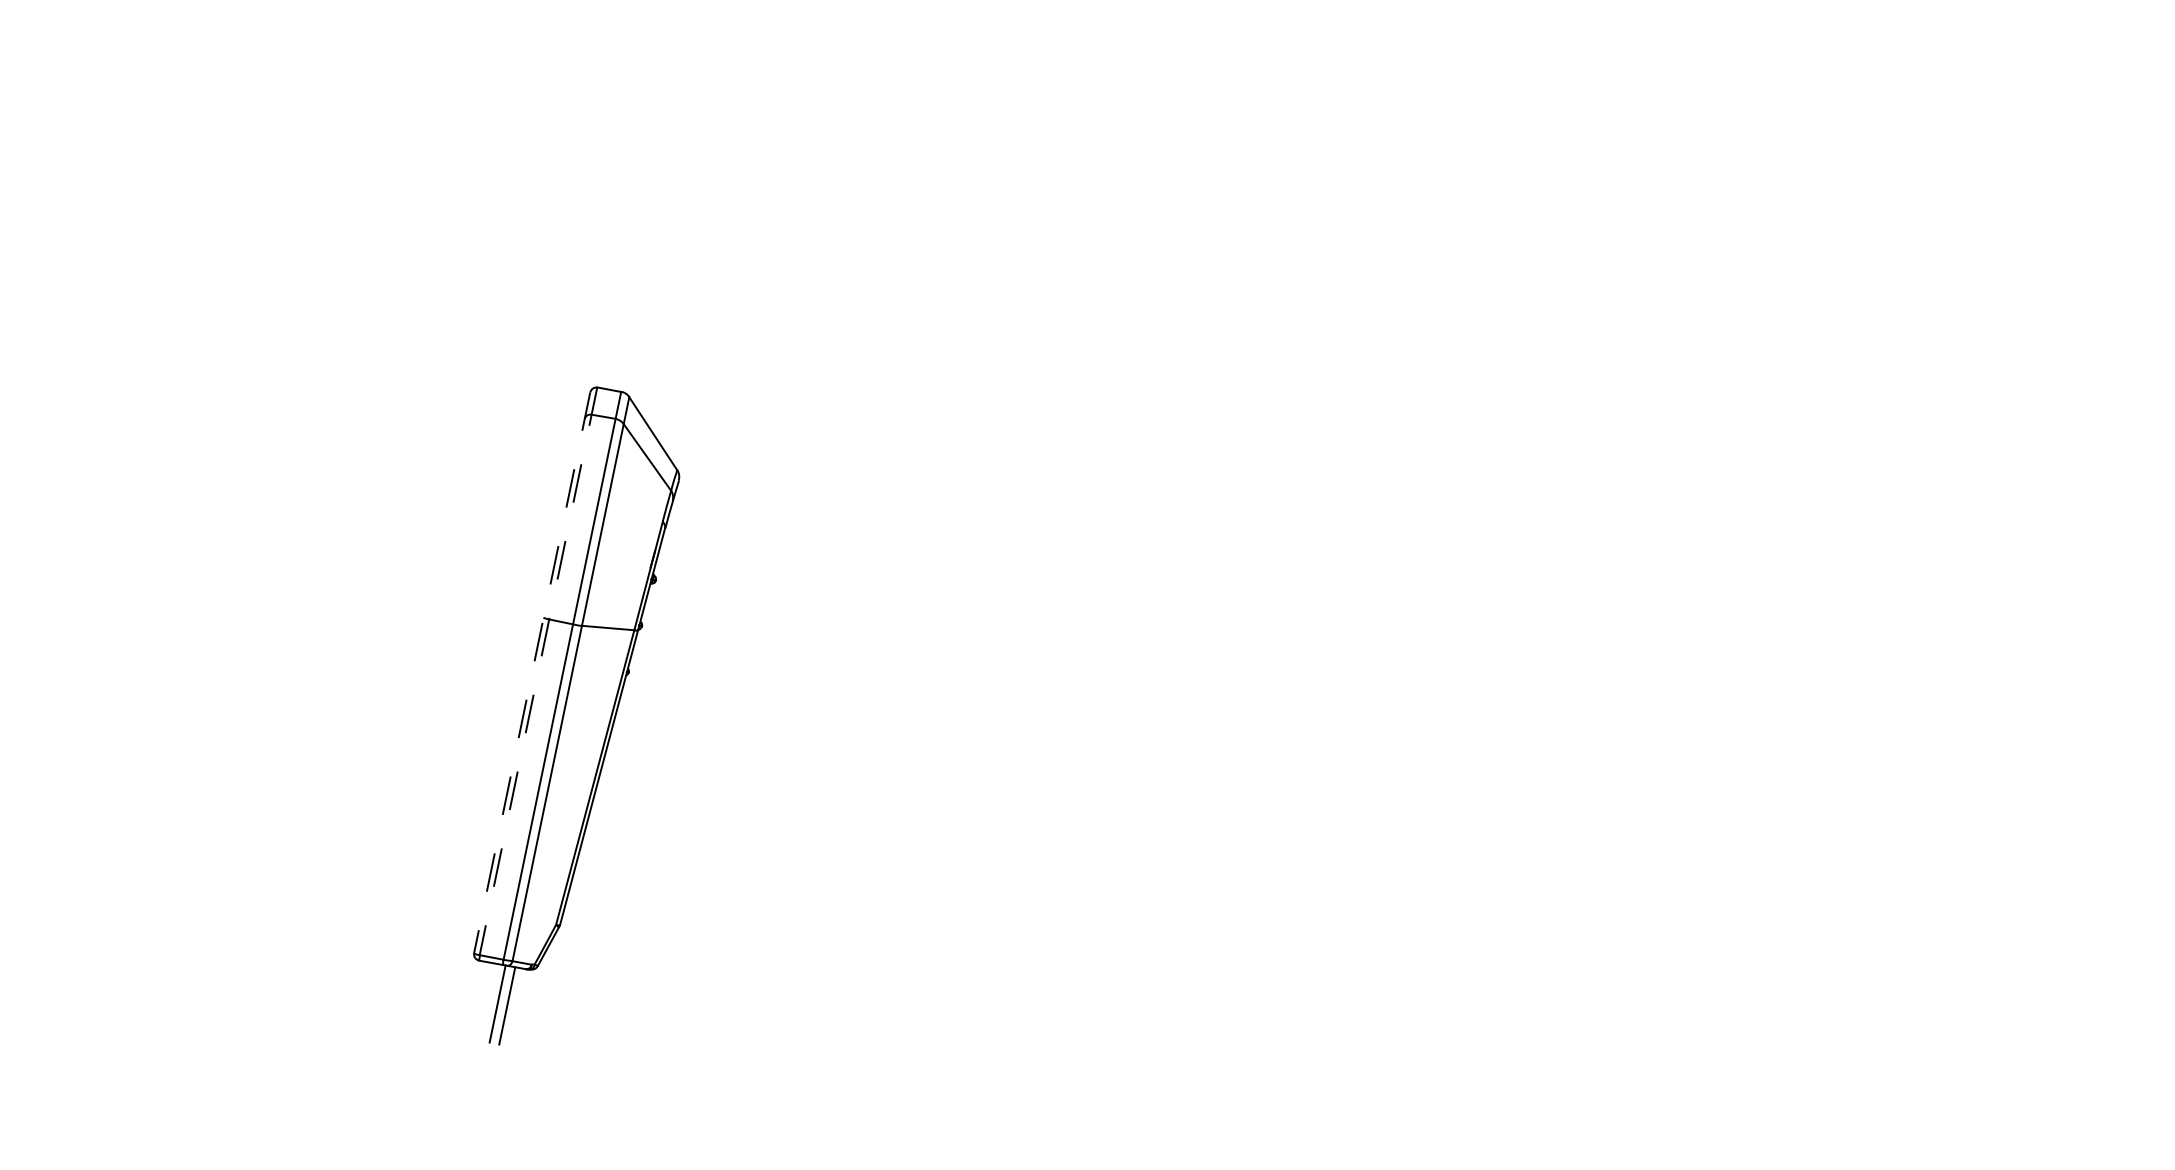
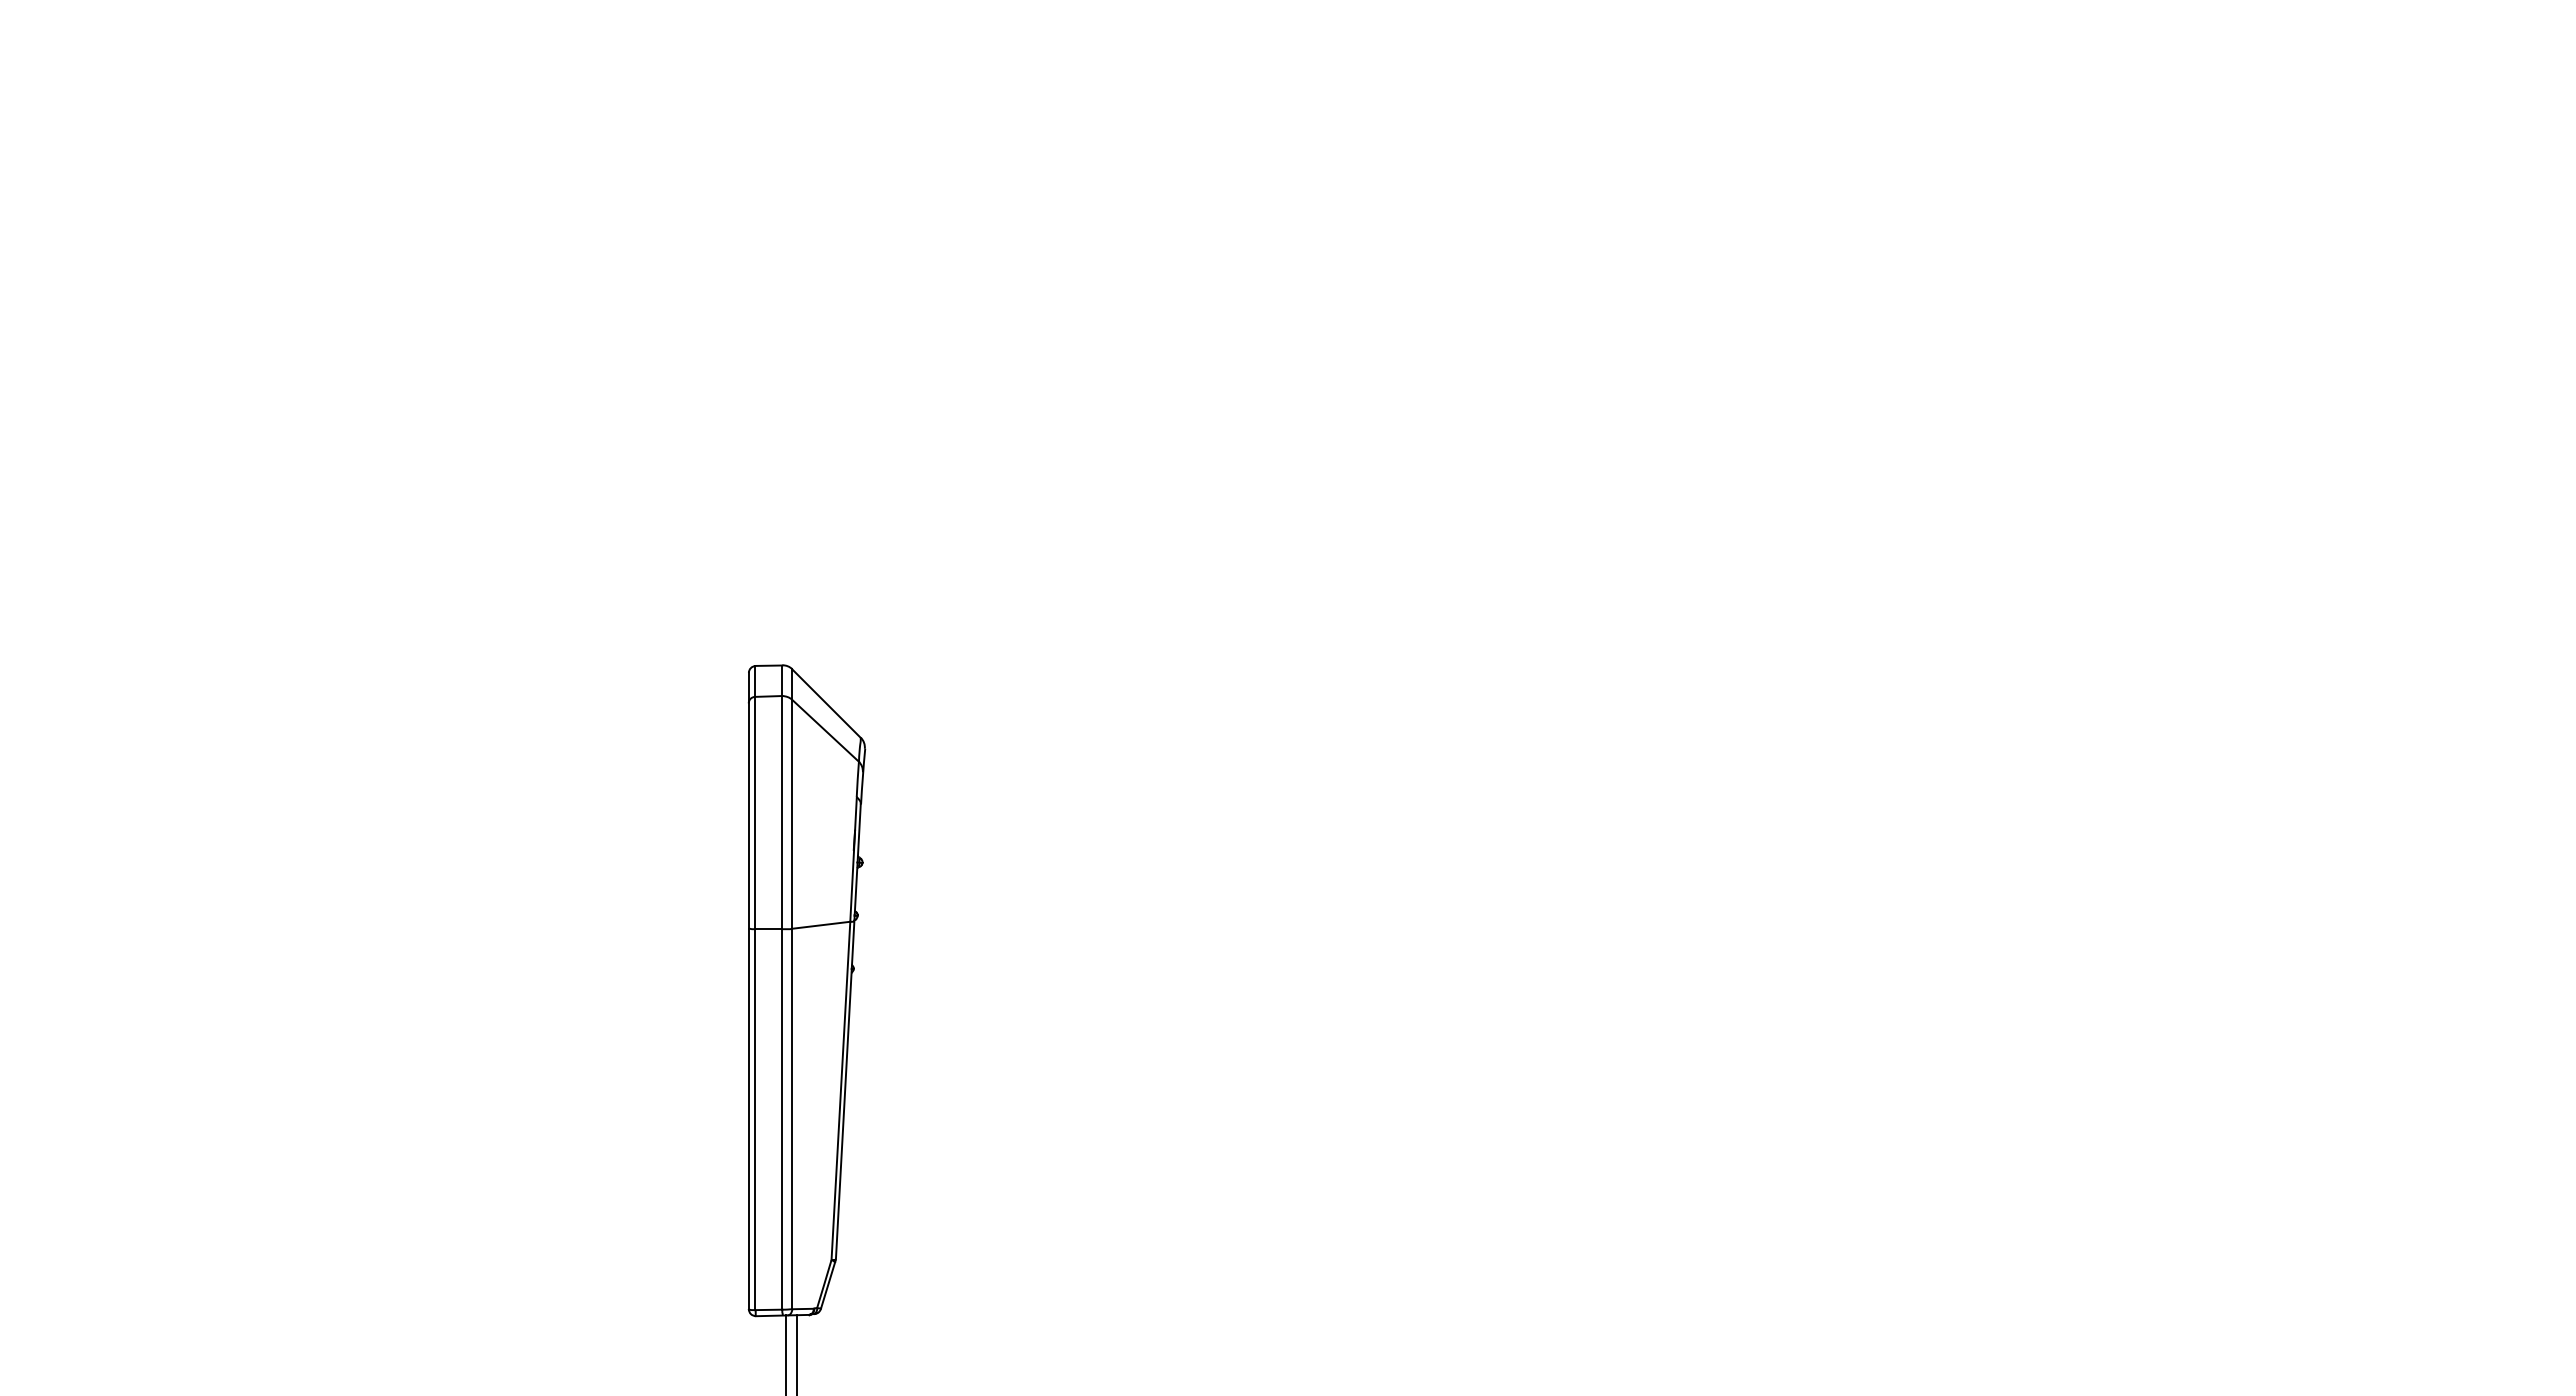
line: (538, 671) -> (755, 988), dashed -> solid
line: (531, 673) -> (748, 991), dashed -> solid

